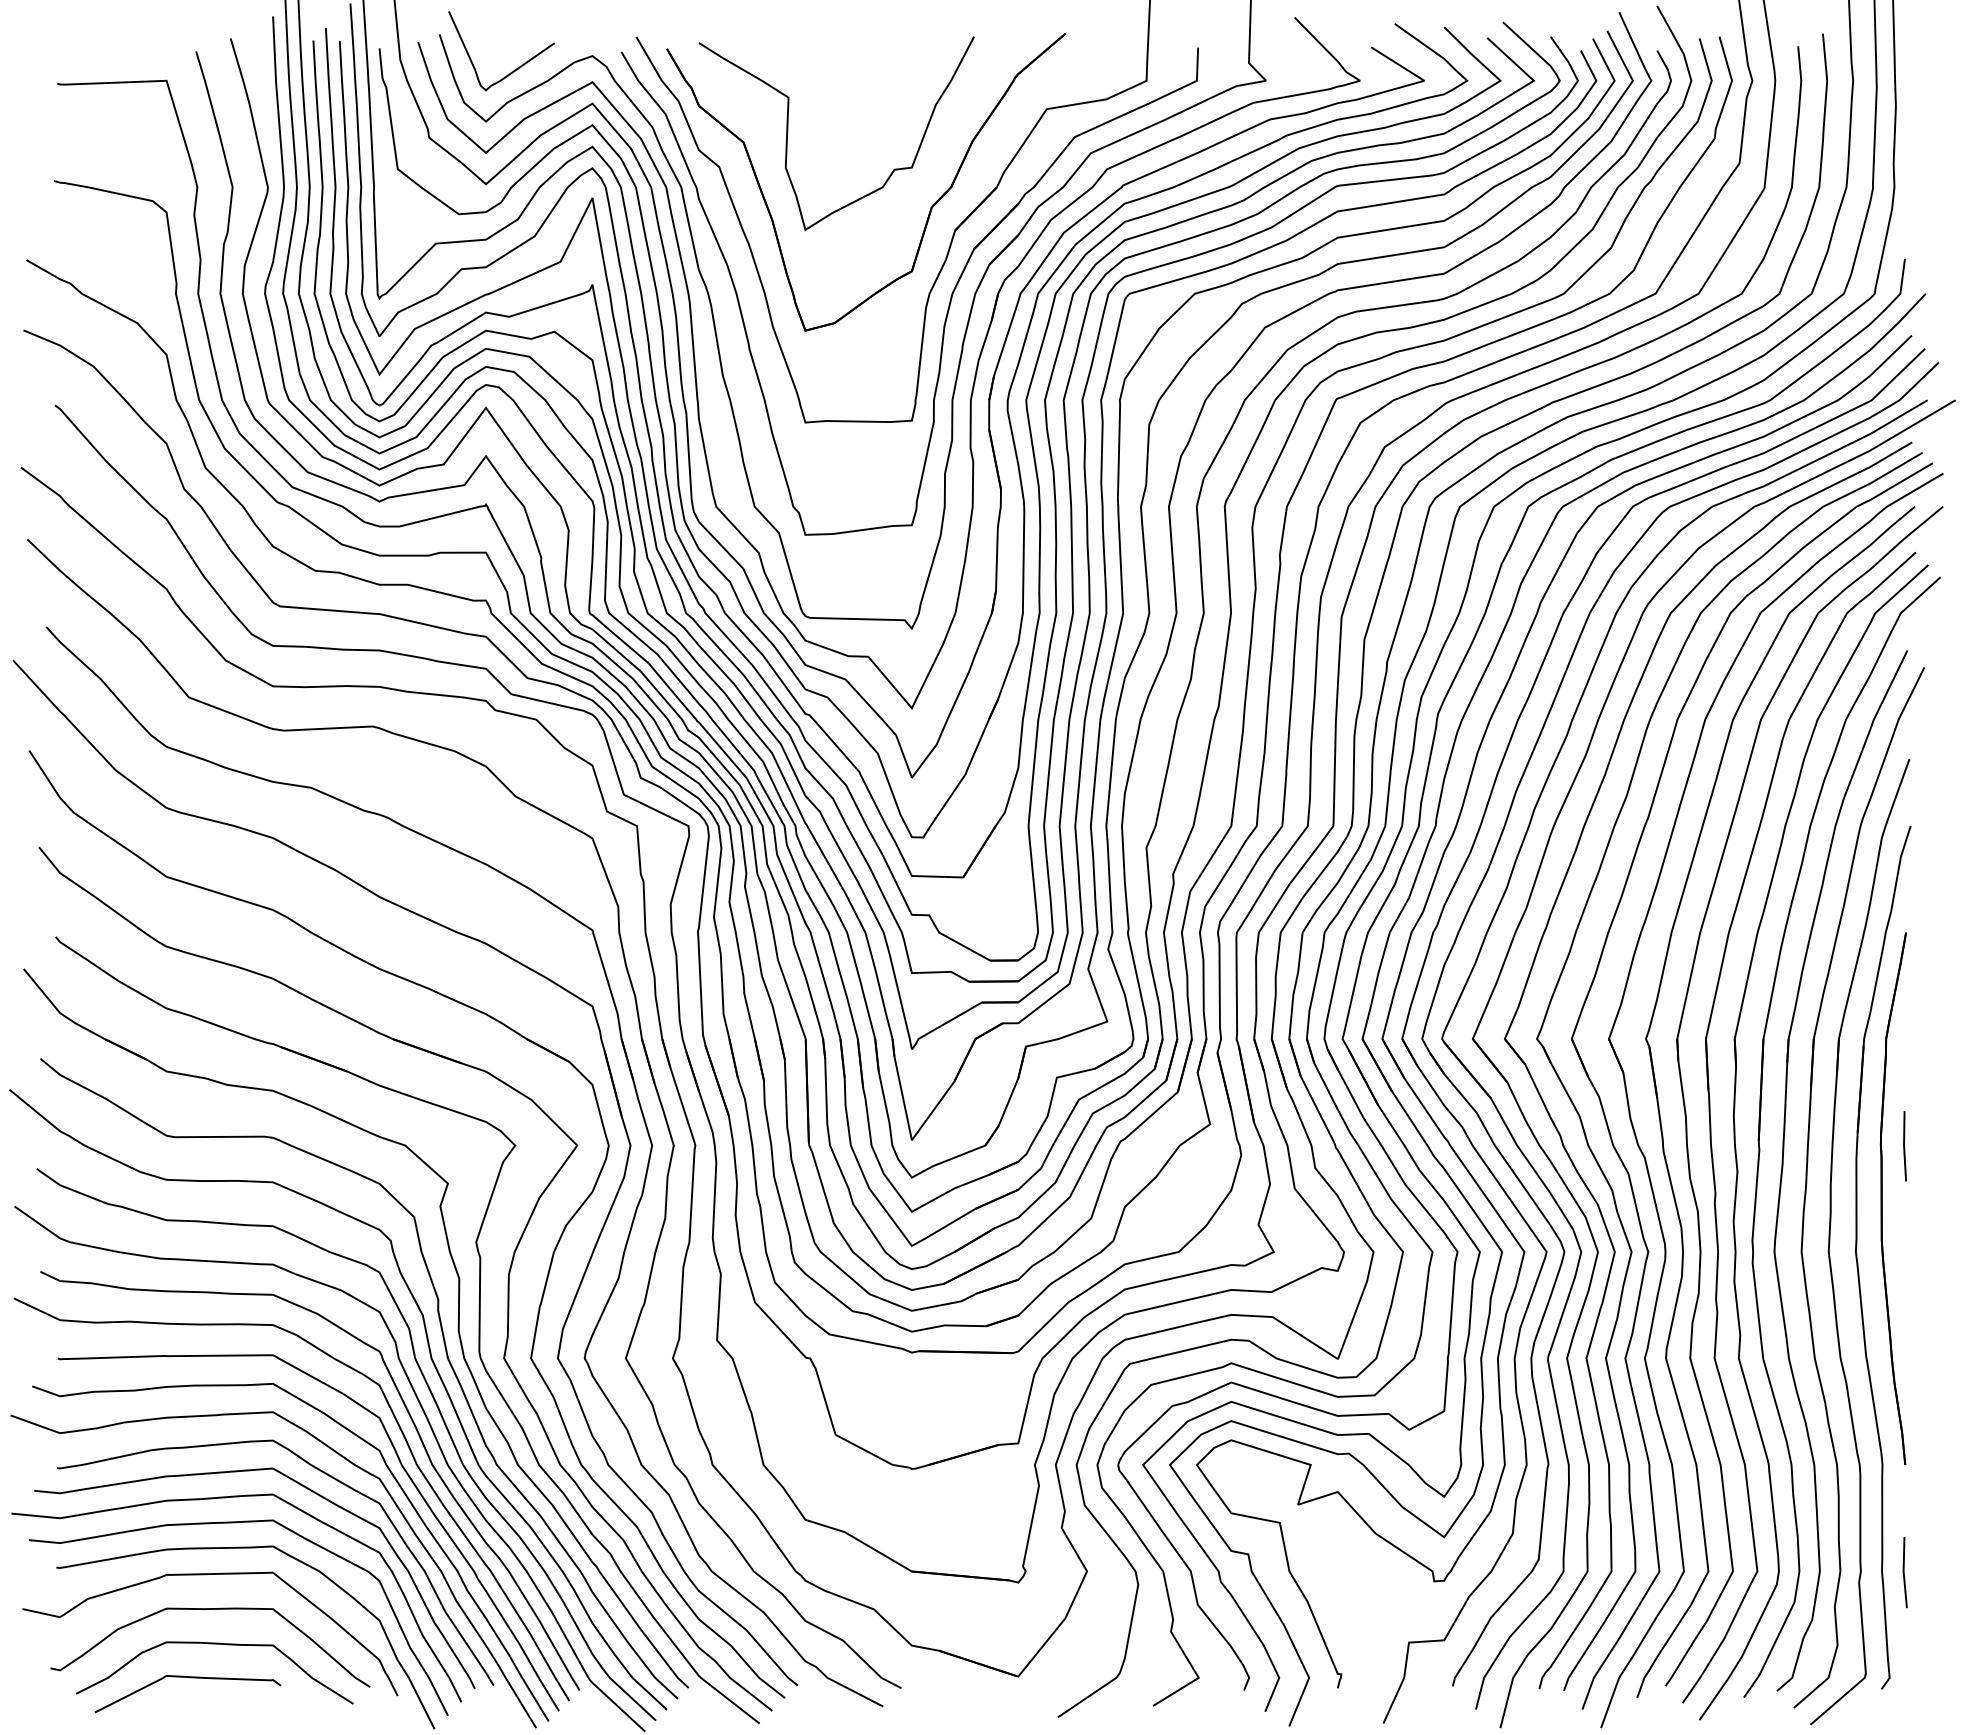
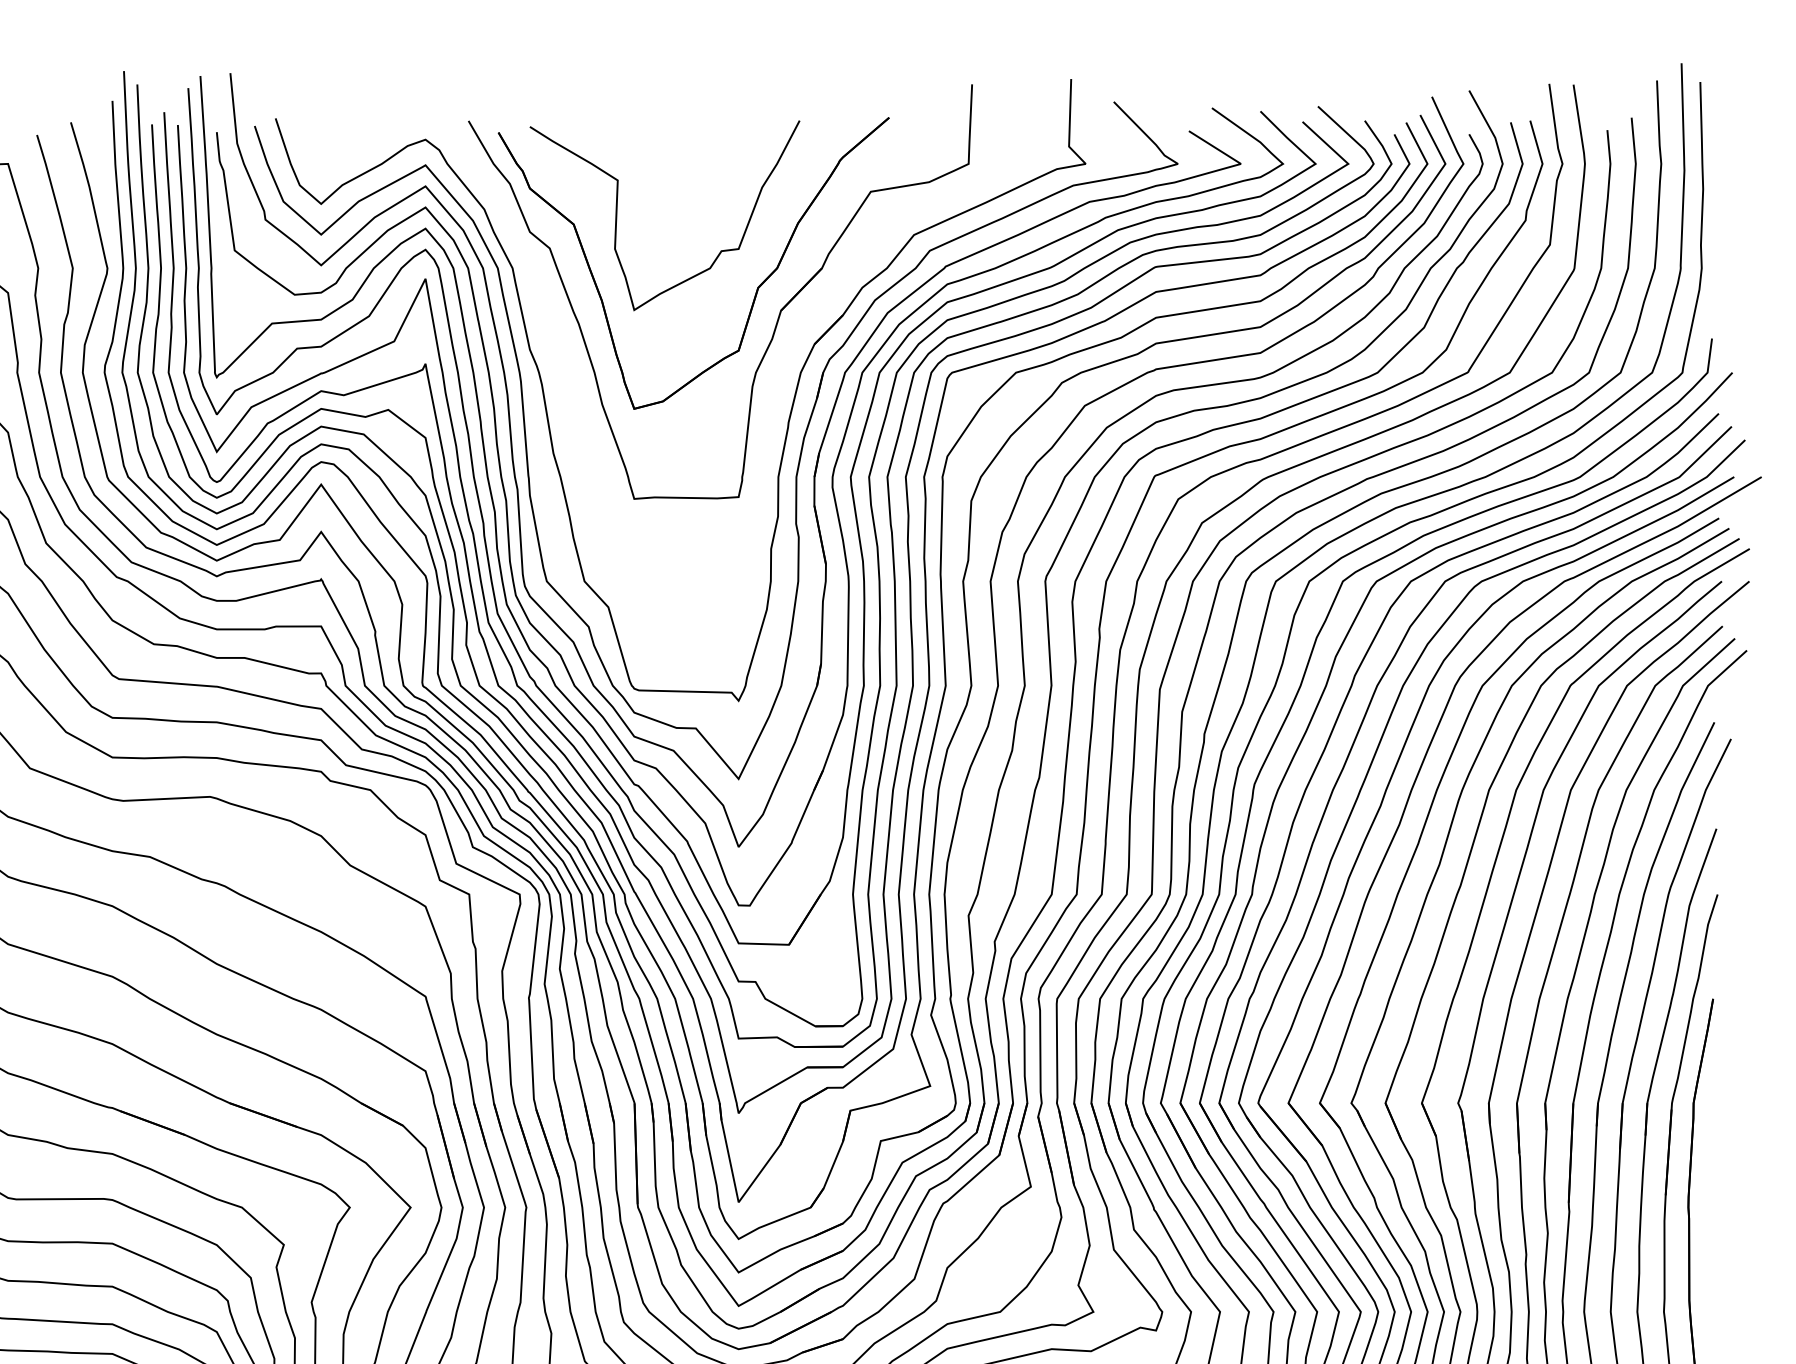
curve: (514, 69) -> (349, 152), removed
part: (949, 300) -> (775, 379), removed
line: (1904, 1146) -> (1711, 1208), removed

